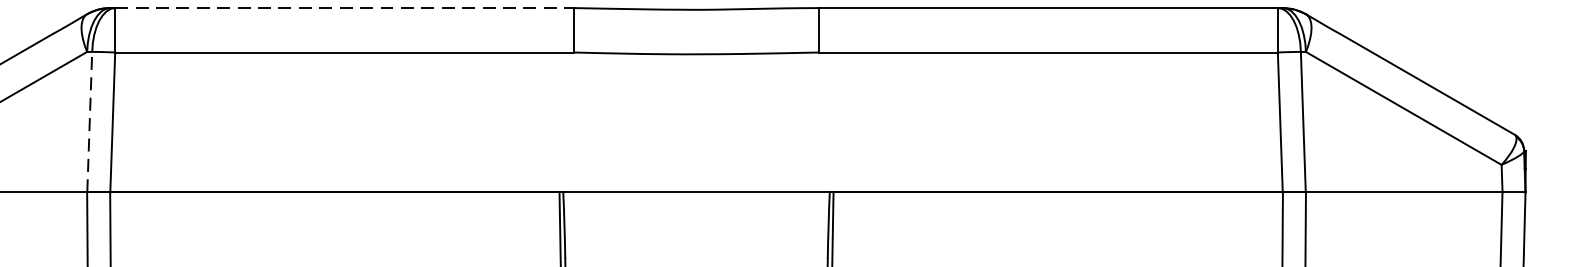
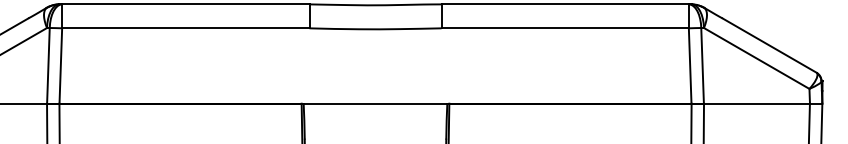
line: (344, 8) -> (185, 4), dashed -> solid
line: (89, 121) -> (48, 65), dashed -> solid

